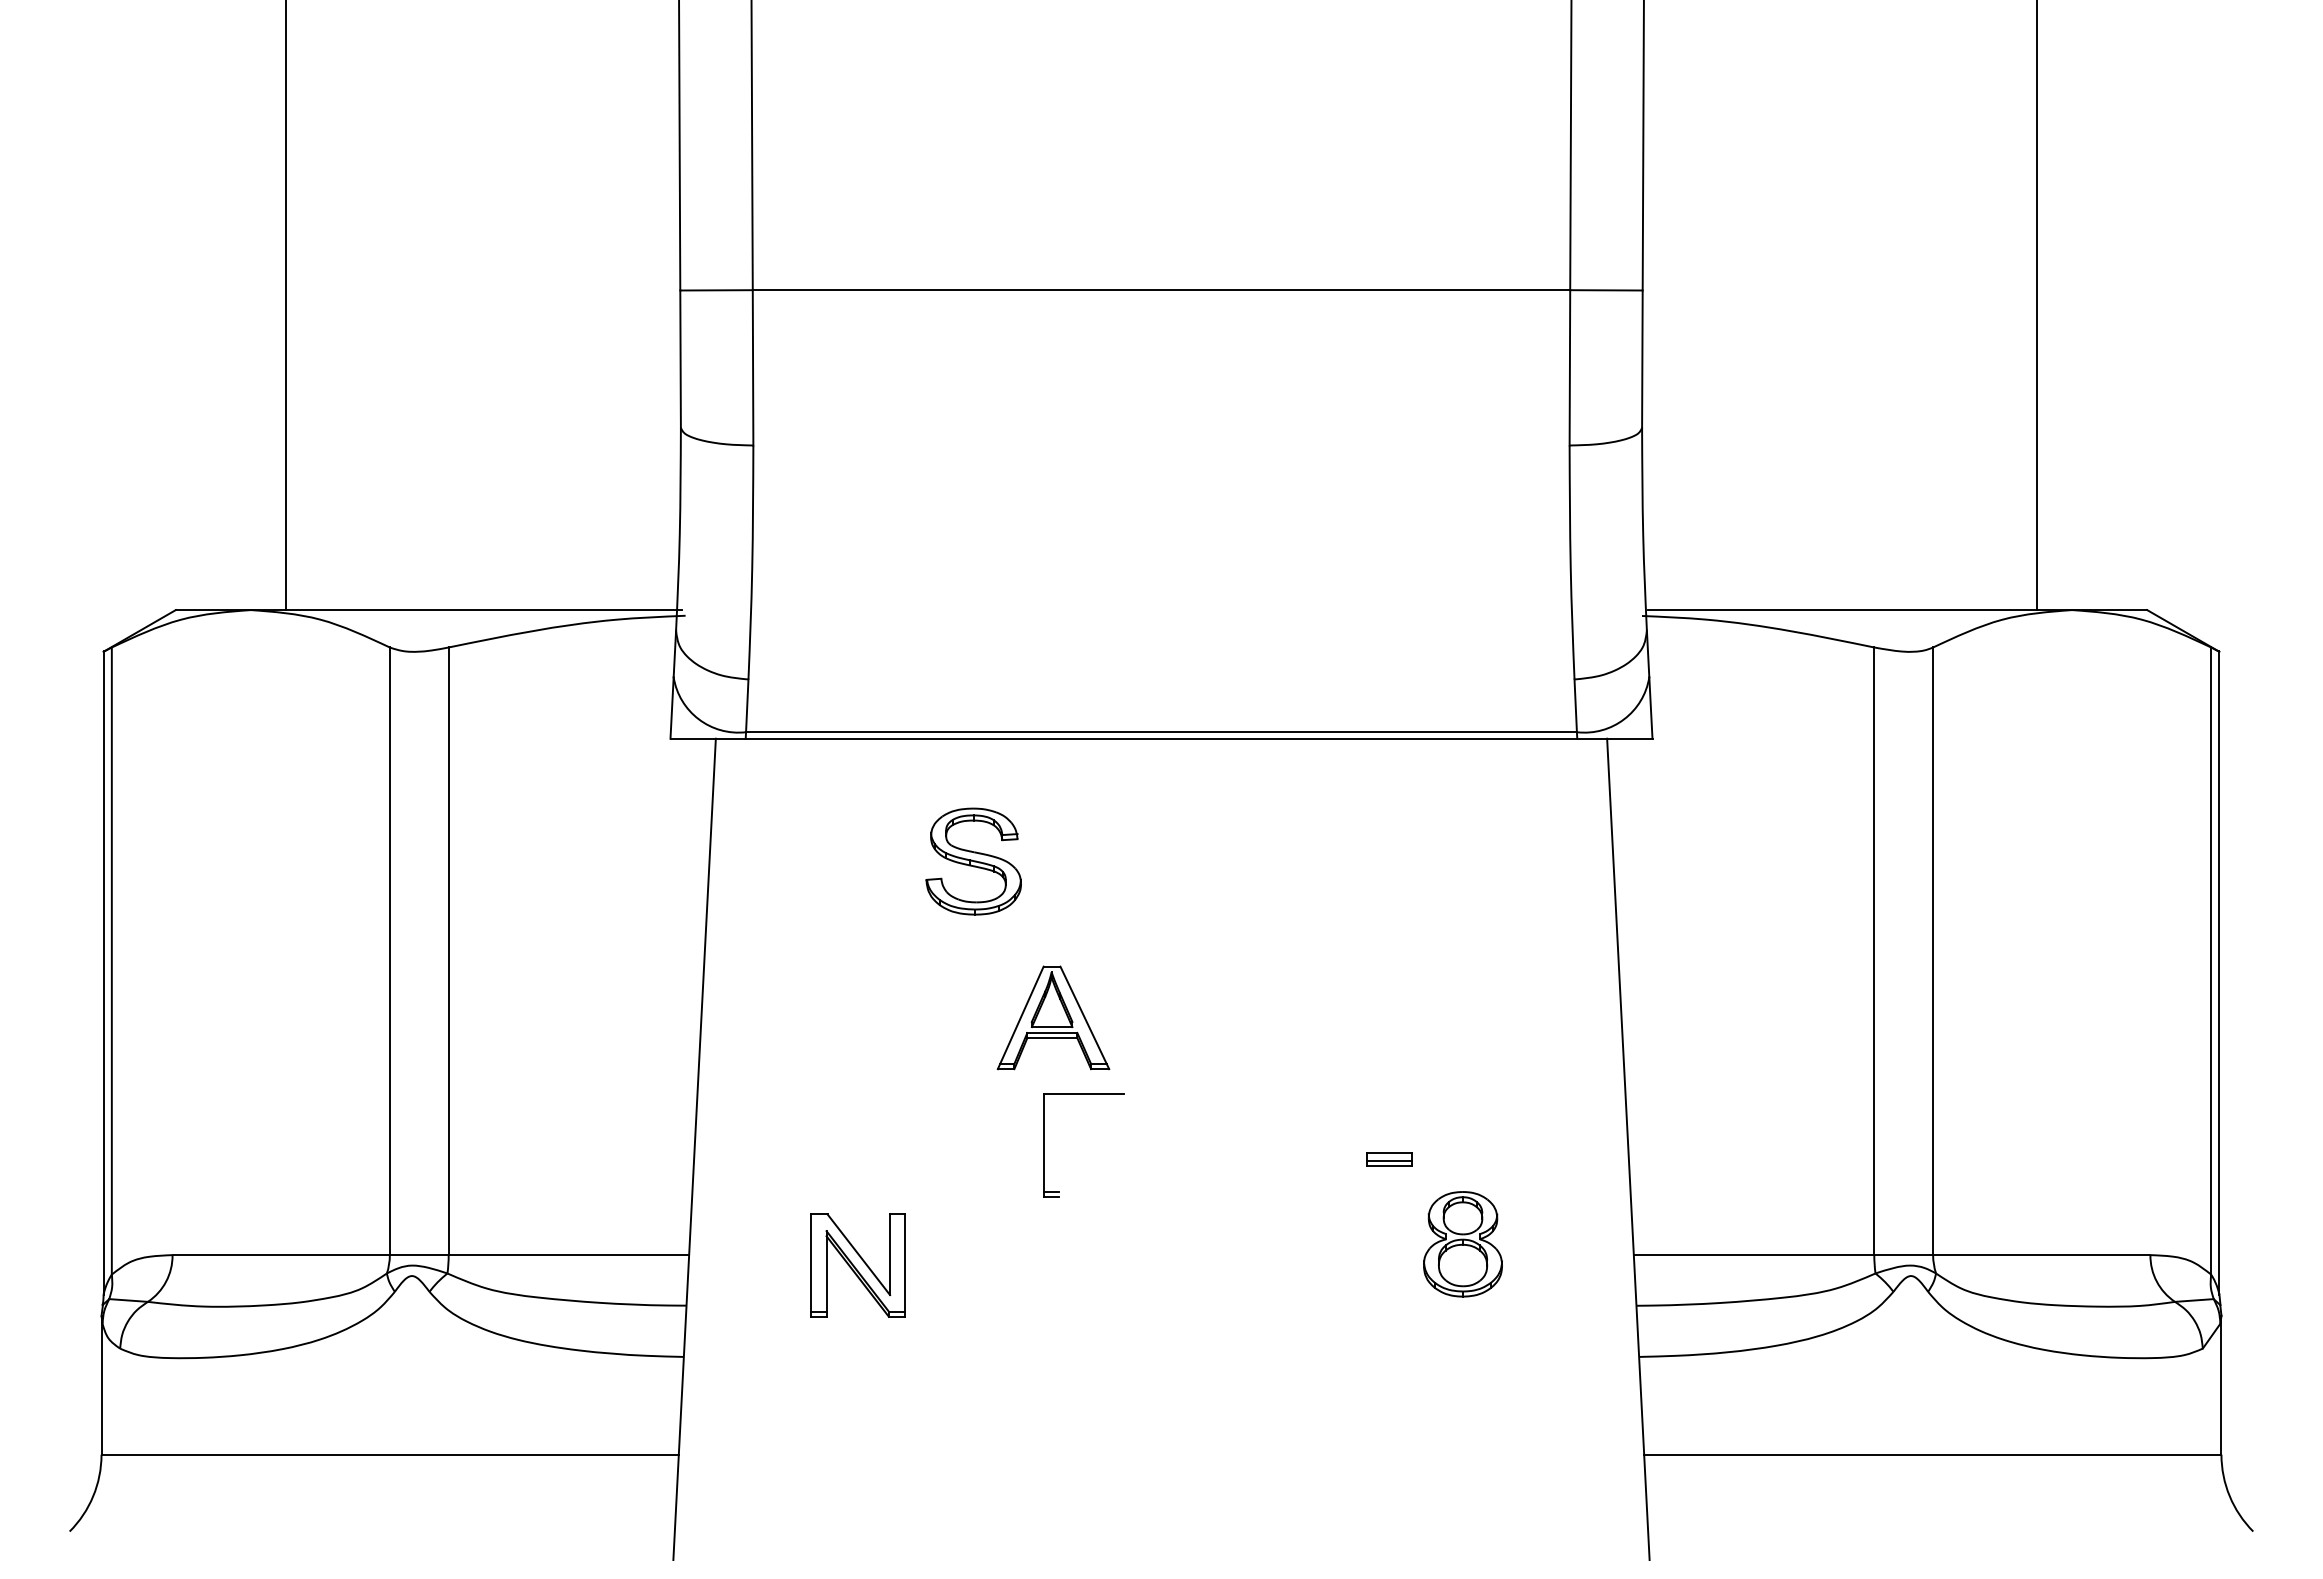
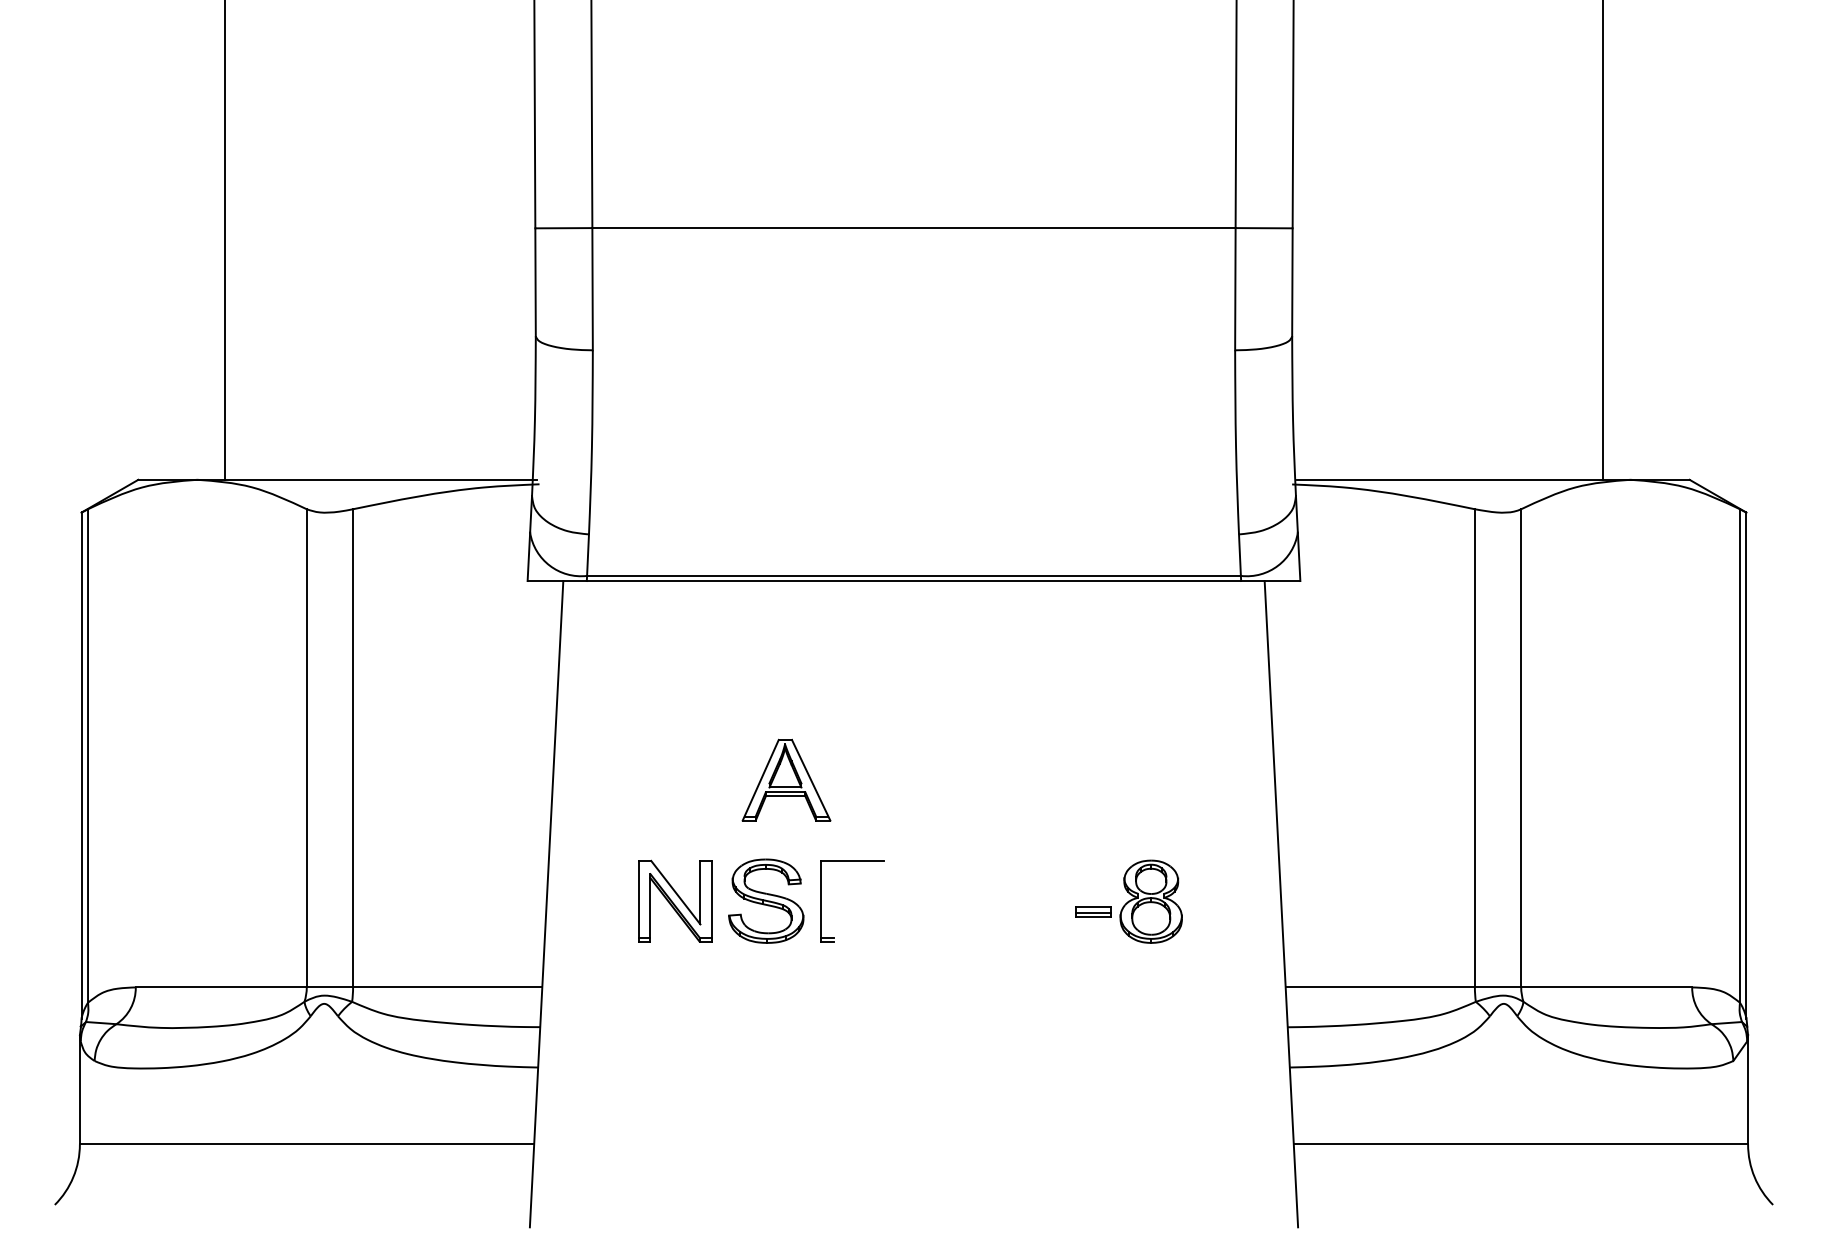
part: (973, 861) -> (766, 901), moved
part: (1053, 1017) -> (786, 779), moved
part: (1462, 1244) -> (1150, 901), moved
part: (857, 1265) -> (674, 901), moved

